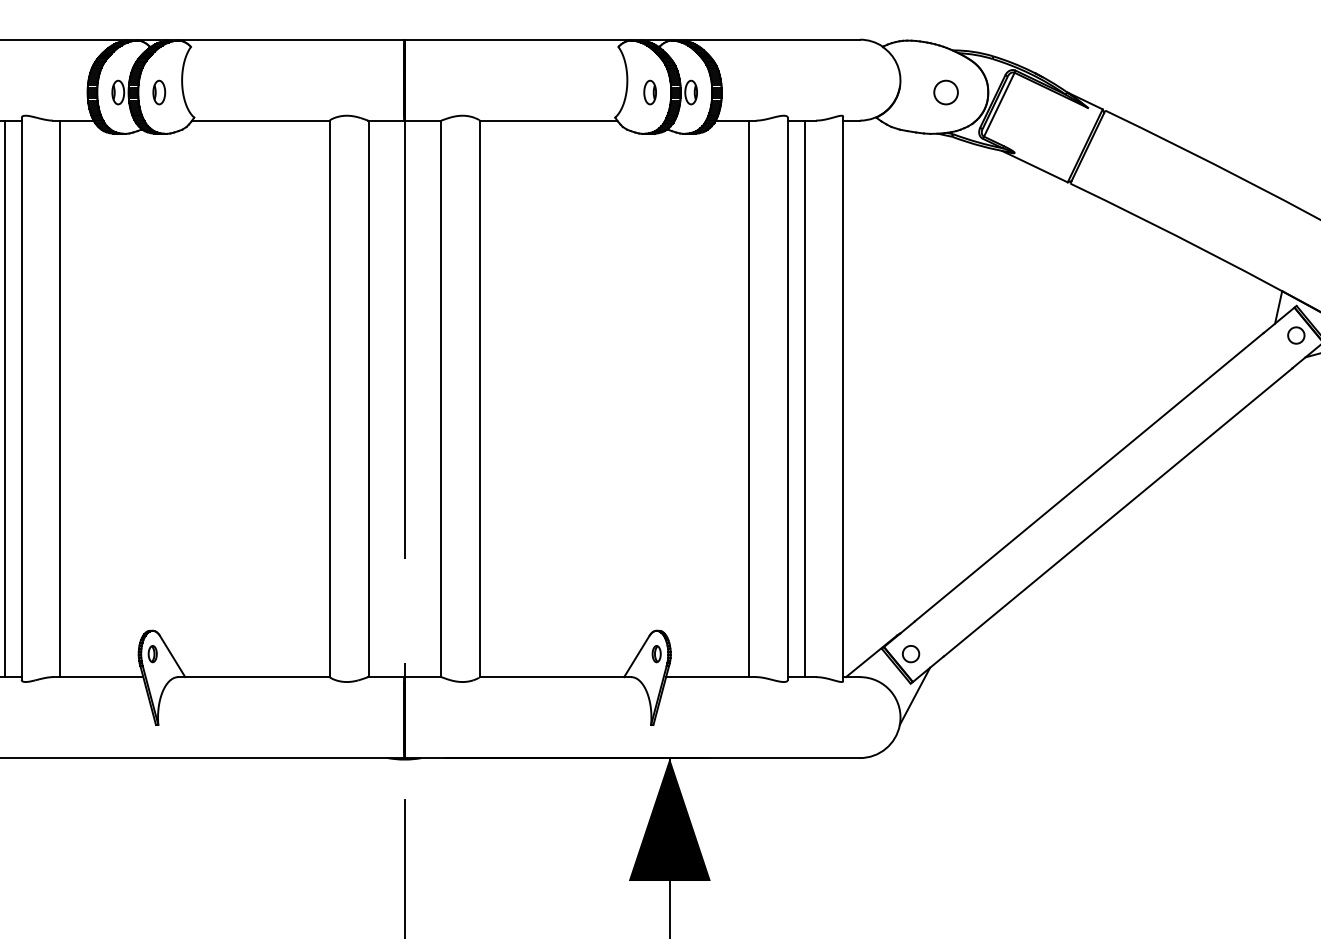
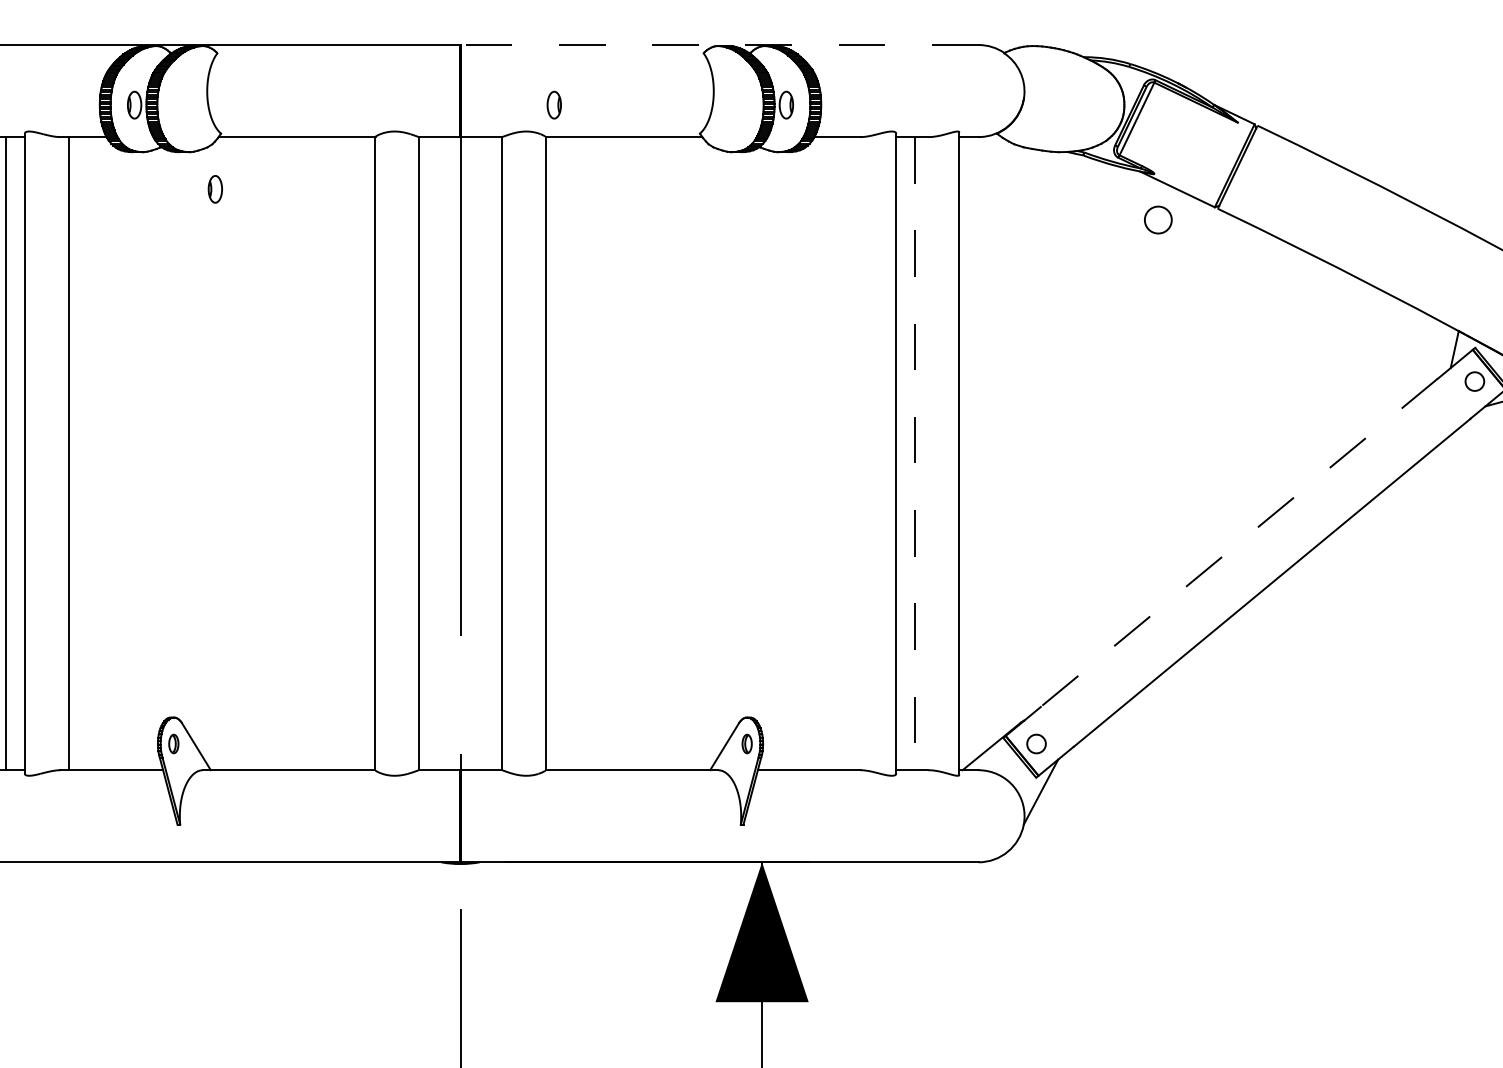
line: (632, 39) -> (719, 44), solid -> dashed
part: (159, 92) -> (215, 189), moved
part: (649, 92) -> (553, 105), moved
circle: (945, 92) -> (1157, 219), moved
line: (749, 398) -> (852, 453), removed
line: (804, 399) -> (915, 454), solid -> dashed
line: (1088, 477) -> (1238, 543), solid -> dashed

